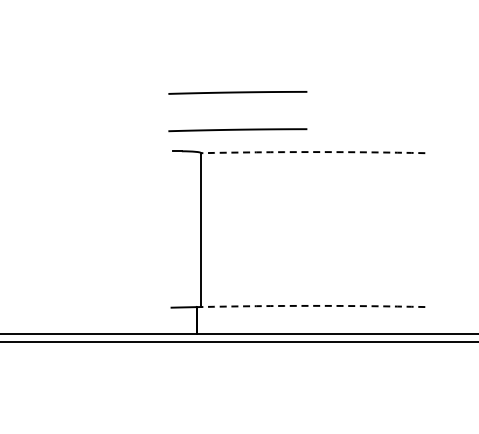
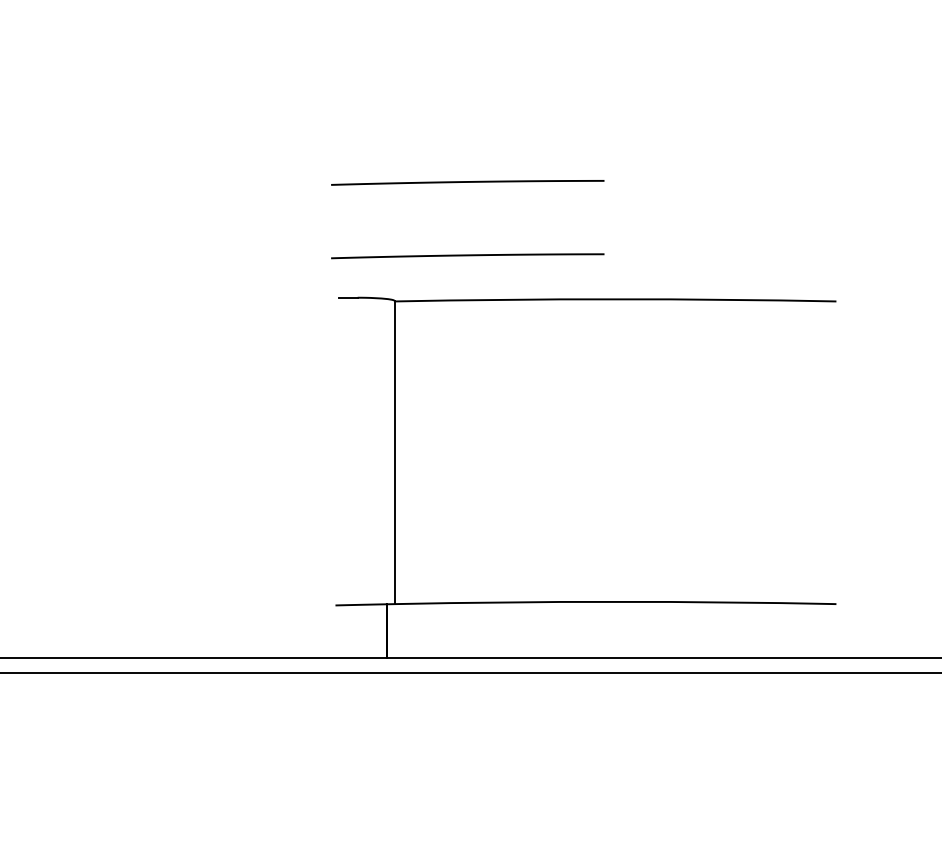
line: (312, 152) -> (614, 300), dashed -> solid
line: (312, 305) -> (614, 601), dashed -> solid

